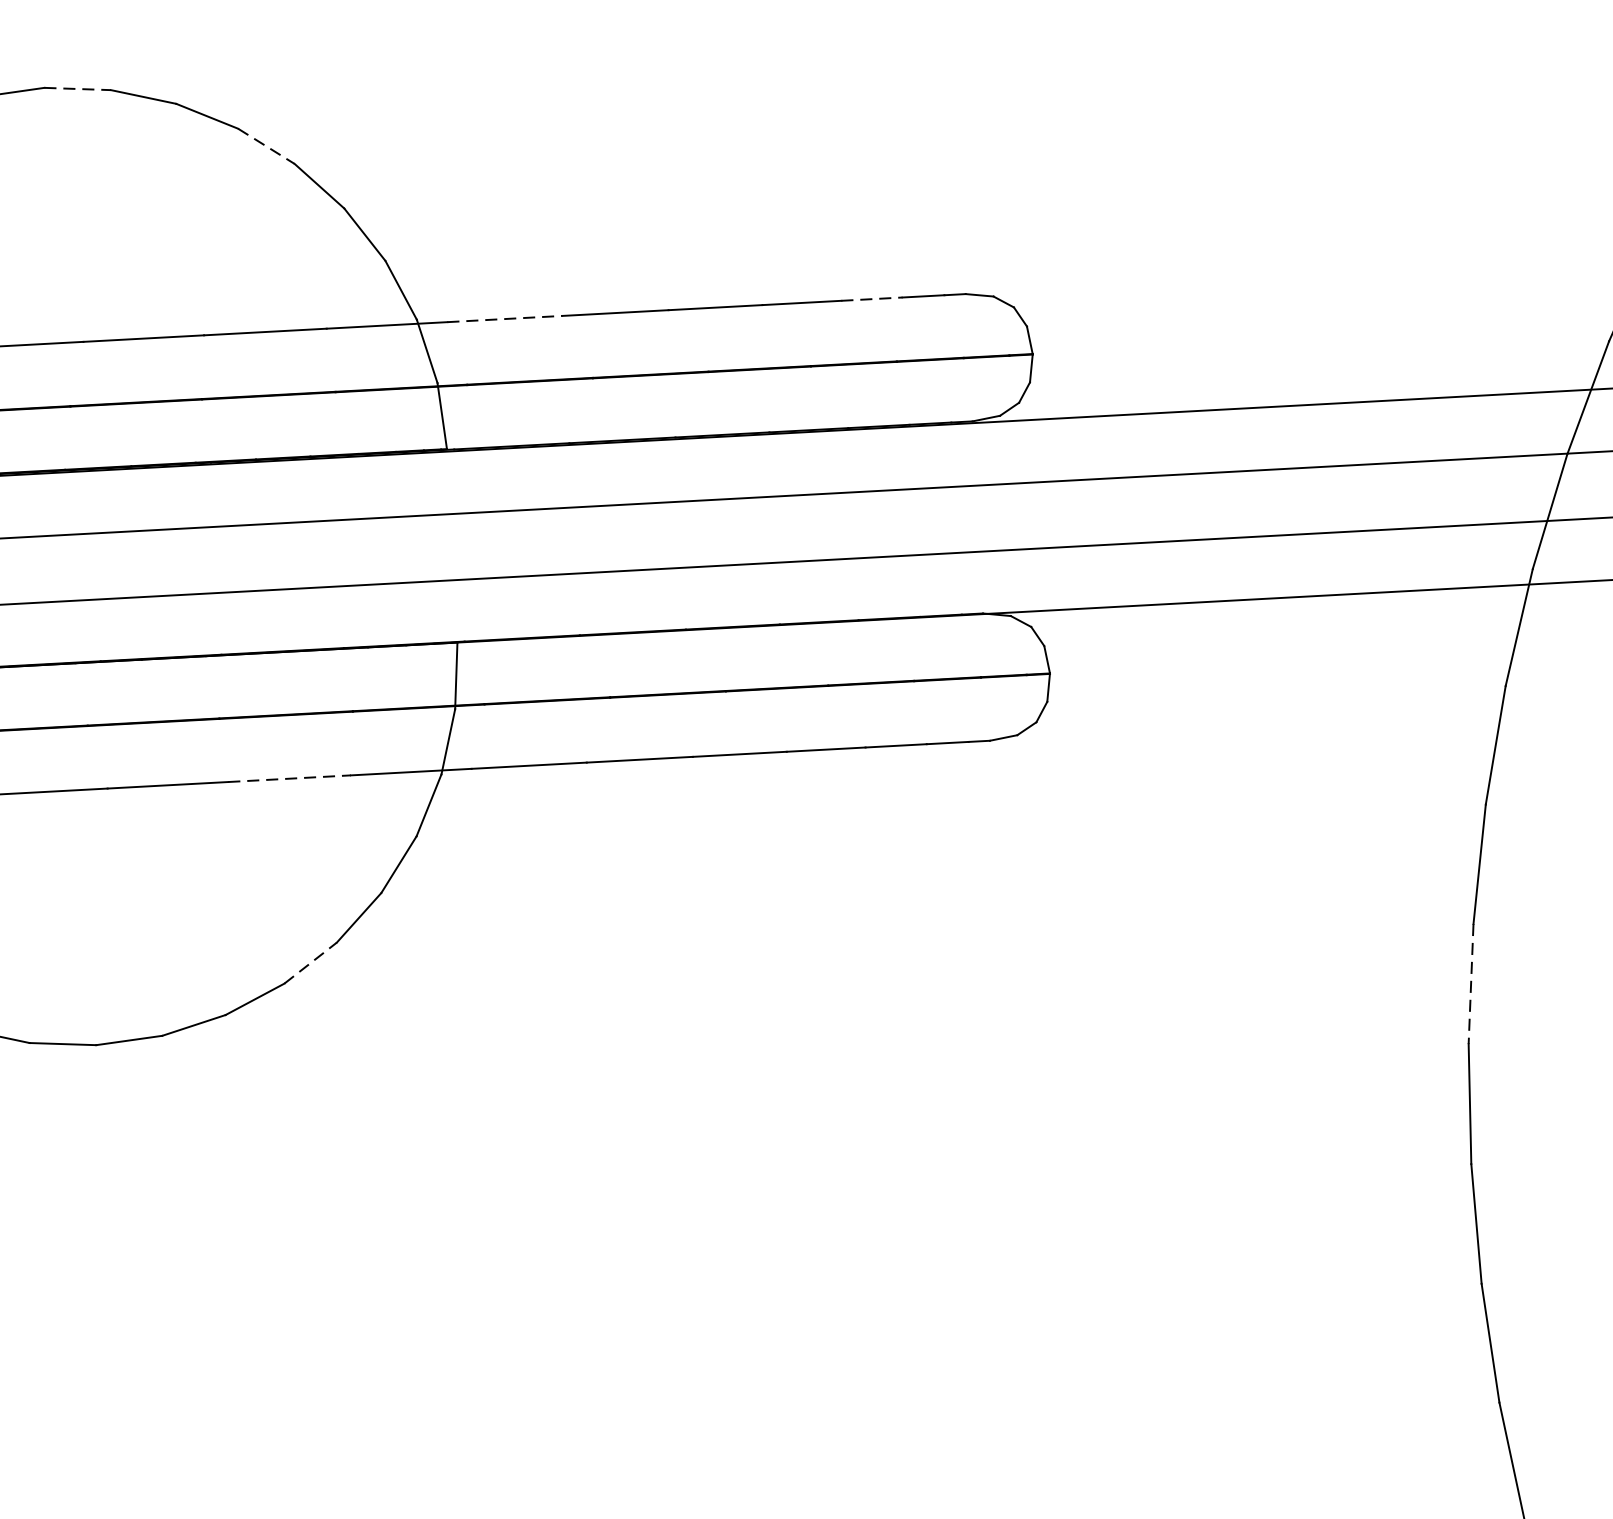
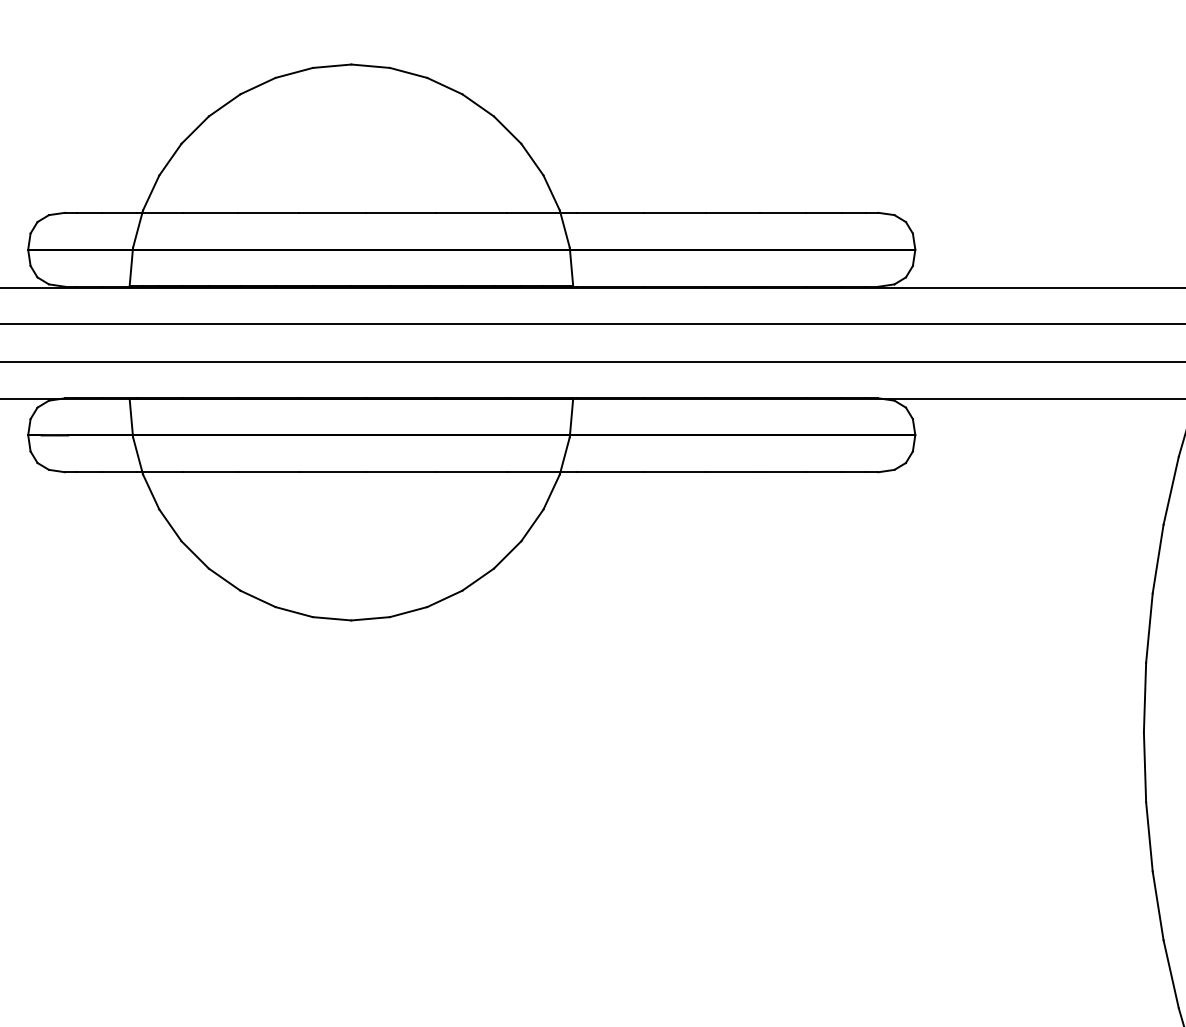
line: (79, 89) -> (371, 66), dashed -> solid
line: (267, 146) -> (478, 105), dashed -> solid
line: (872, 298) -> (824, 212), dashed -> solid
line: (506, 318) -> (611, 212), dashed -> solid
line: (289, 779) -> (471, 472), dashed -> solid
line: (311, 962) -> (478, 579), dashed -> solid
line: (1471, 984) -> (1149, 628), dashed -> solid

